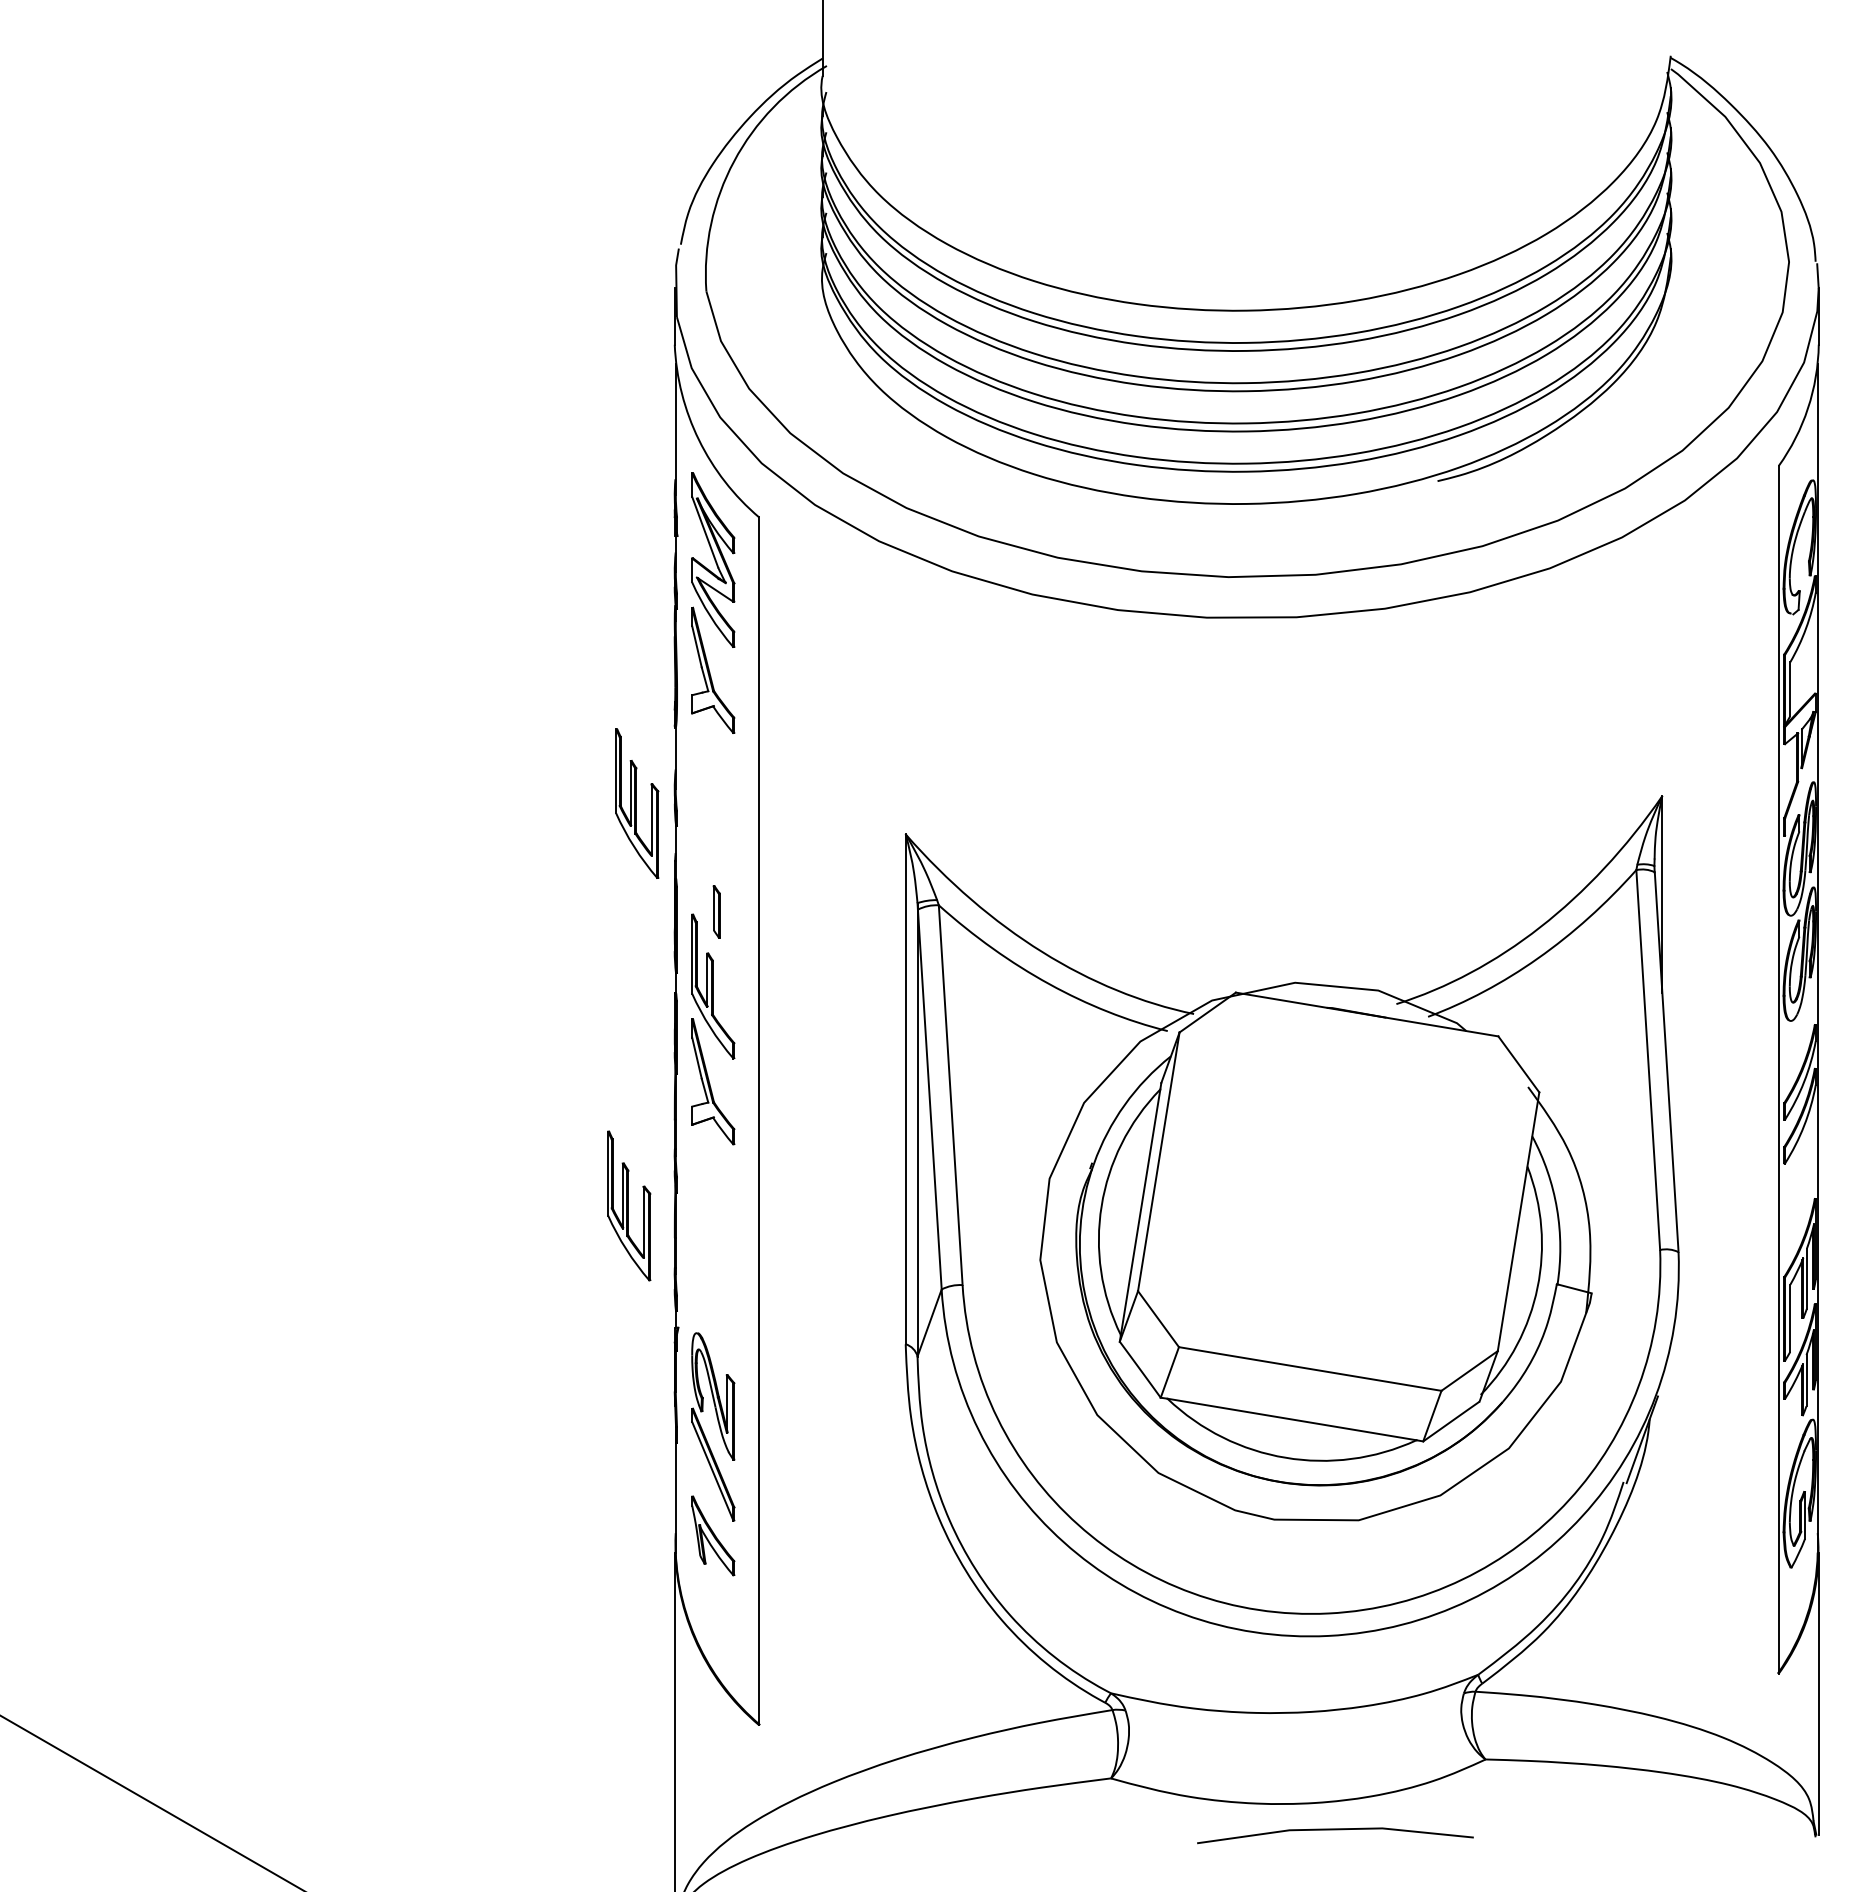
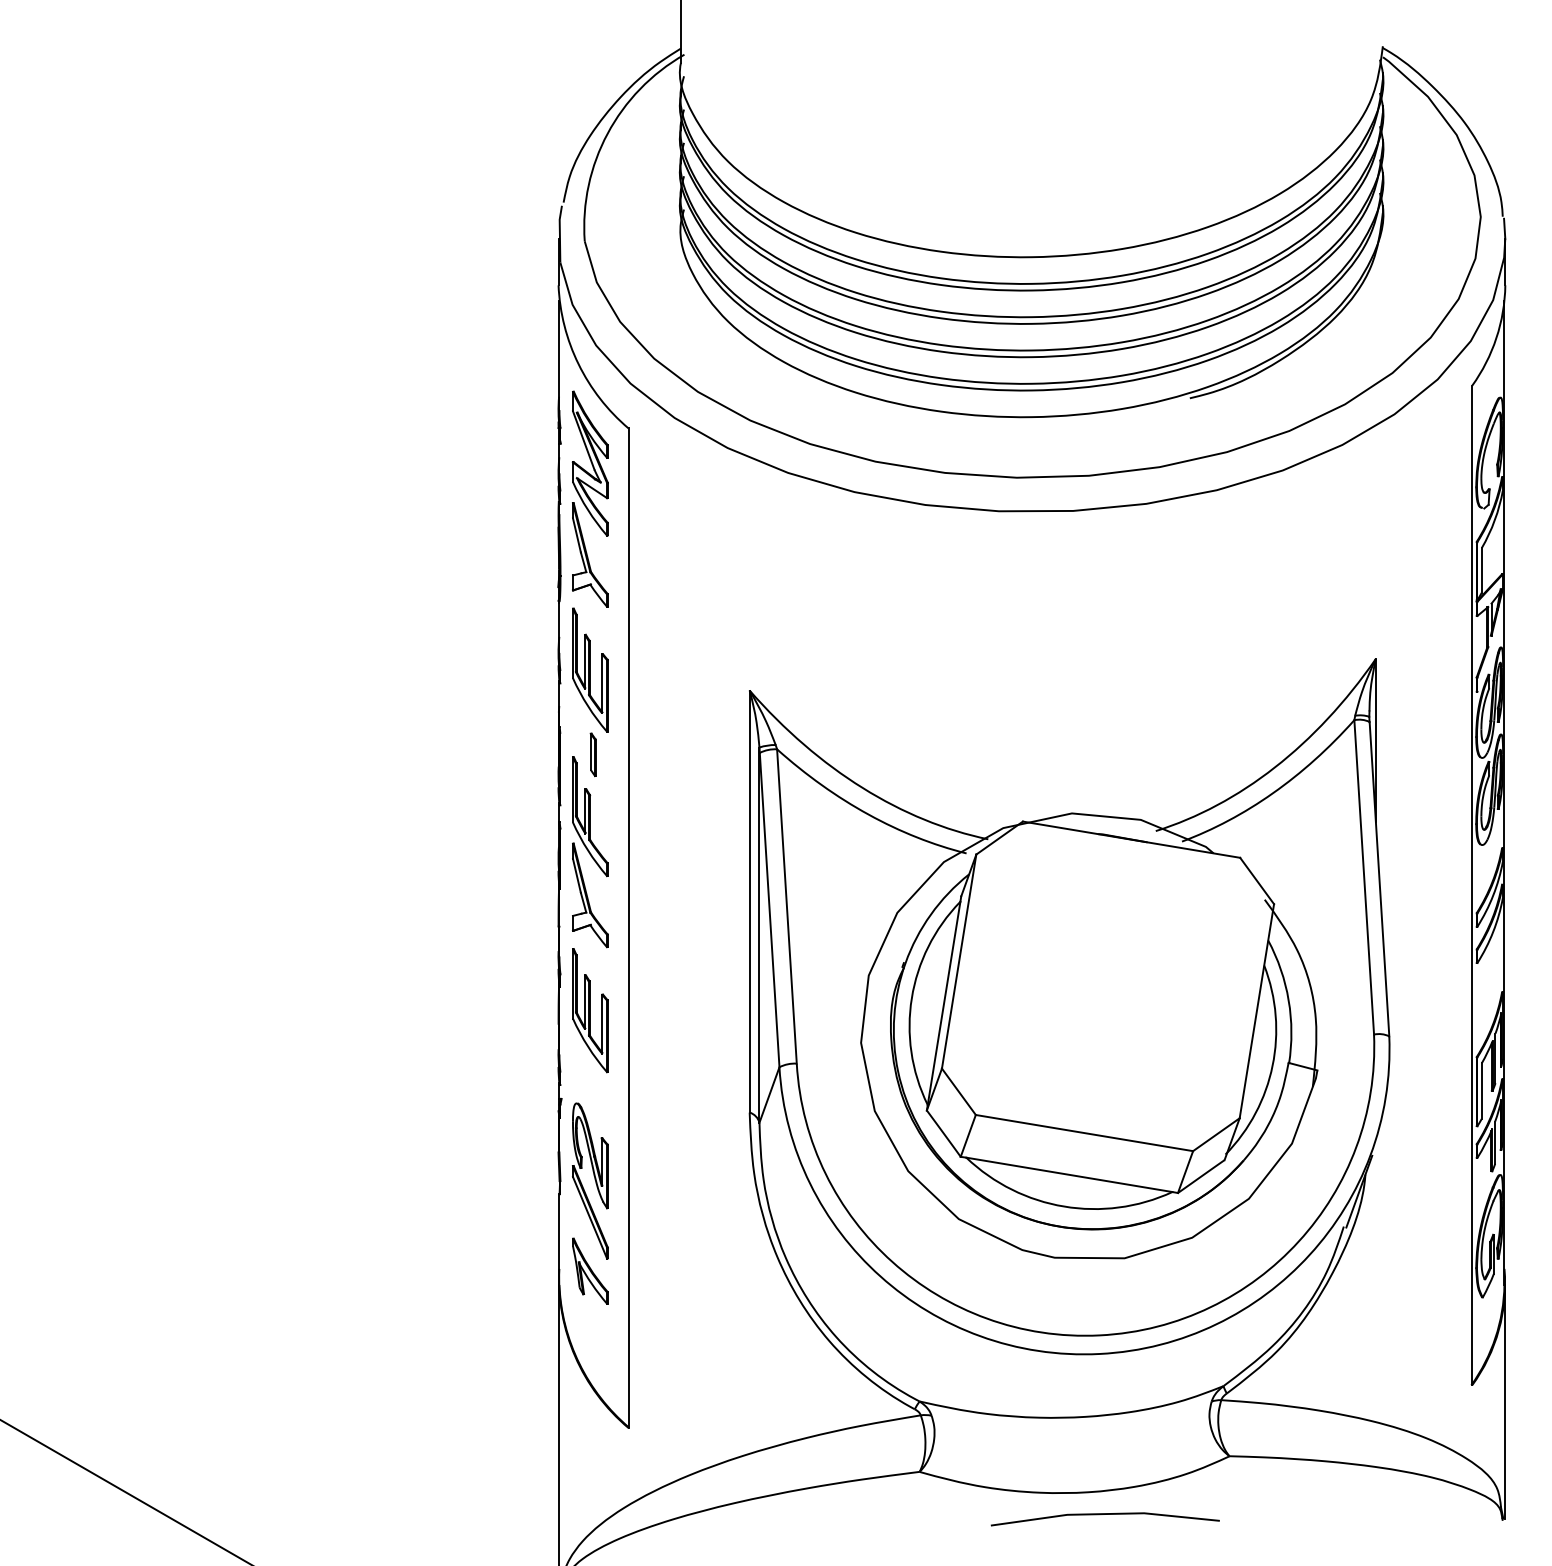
part: (637, 803) -> (590, 670), moved
part: (629, 1205) -> (590, 1010), moved

